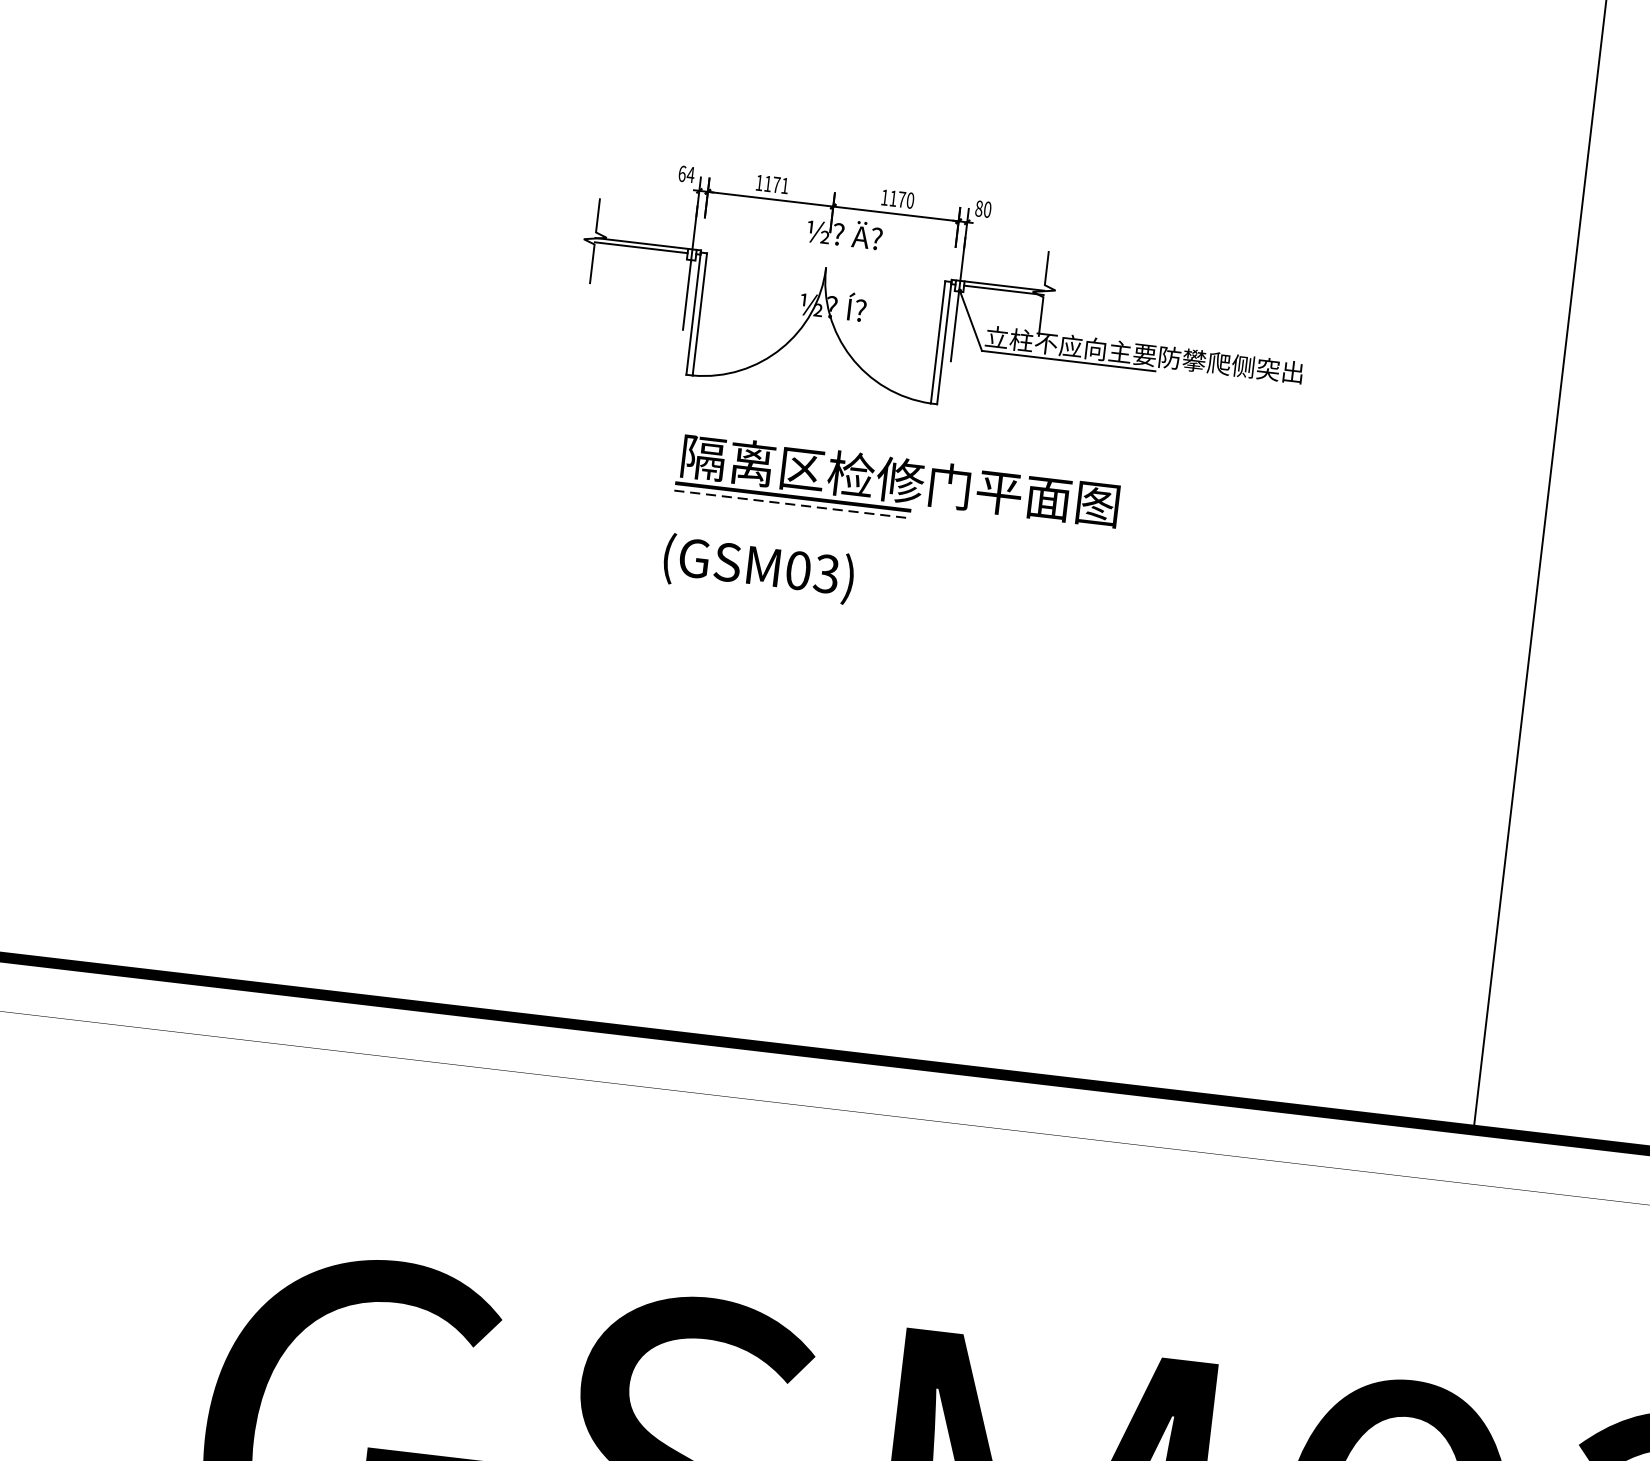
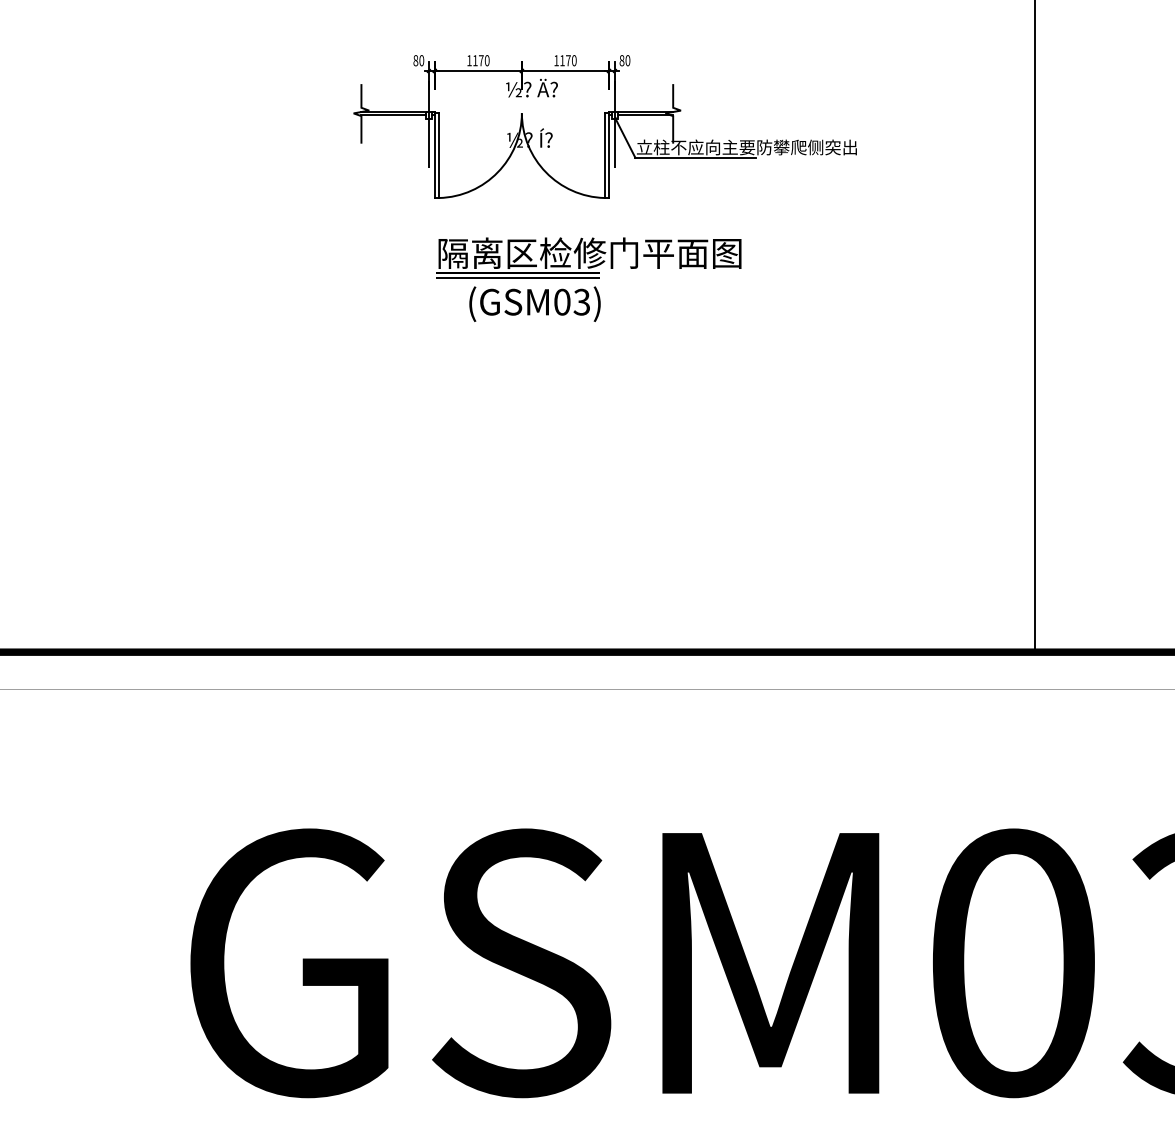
text: (686, 174) -> (418, 60), 64 -> 80
text: (784, 185) -> (486, 60), 1171 -> 1170
line: (791, 504) -> (517, 278), dashed -> solid
text: (758, 567) -> (534, 303), moved

